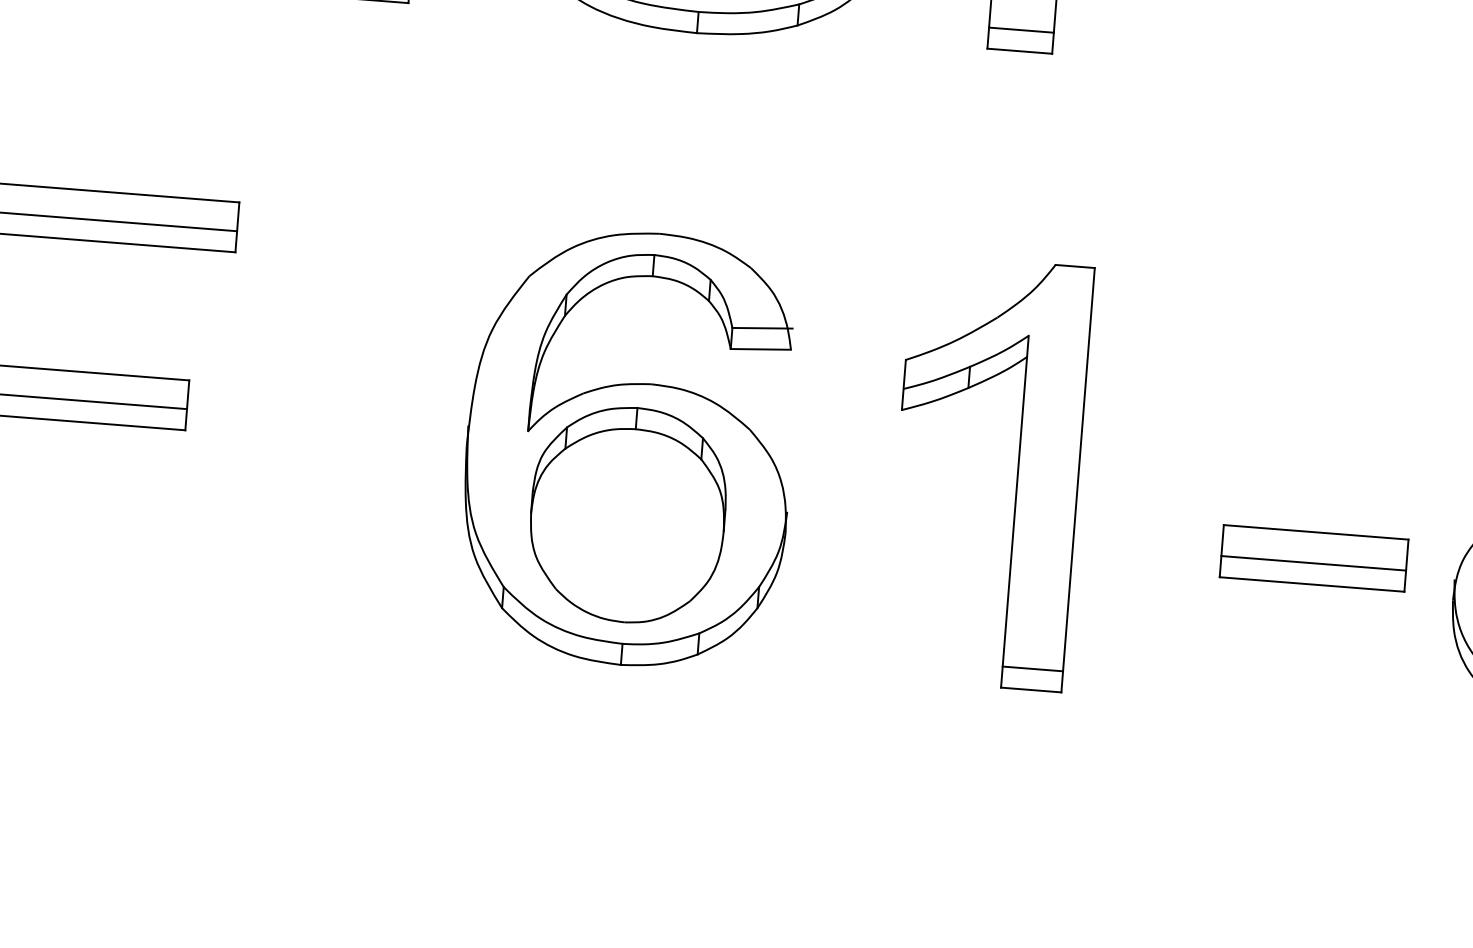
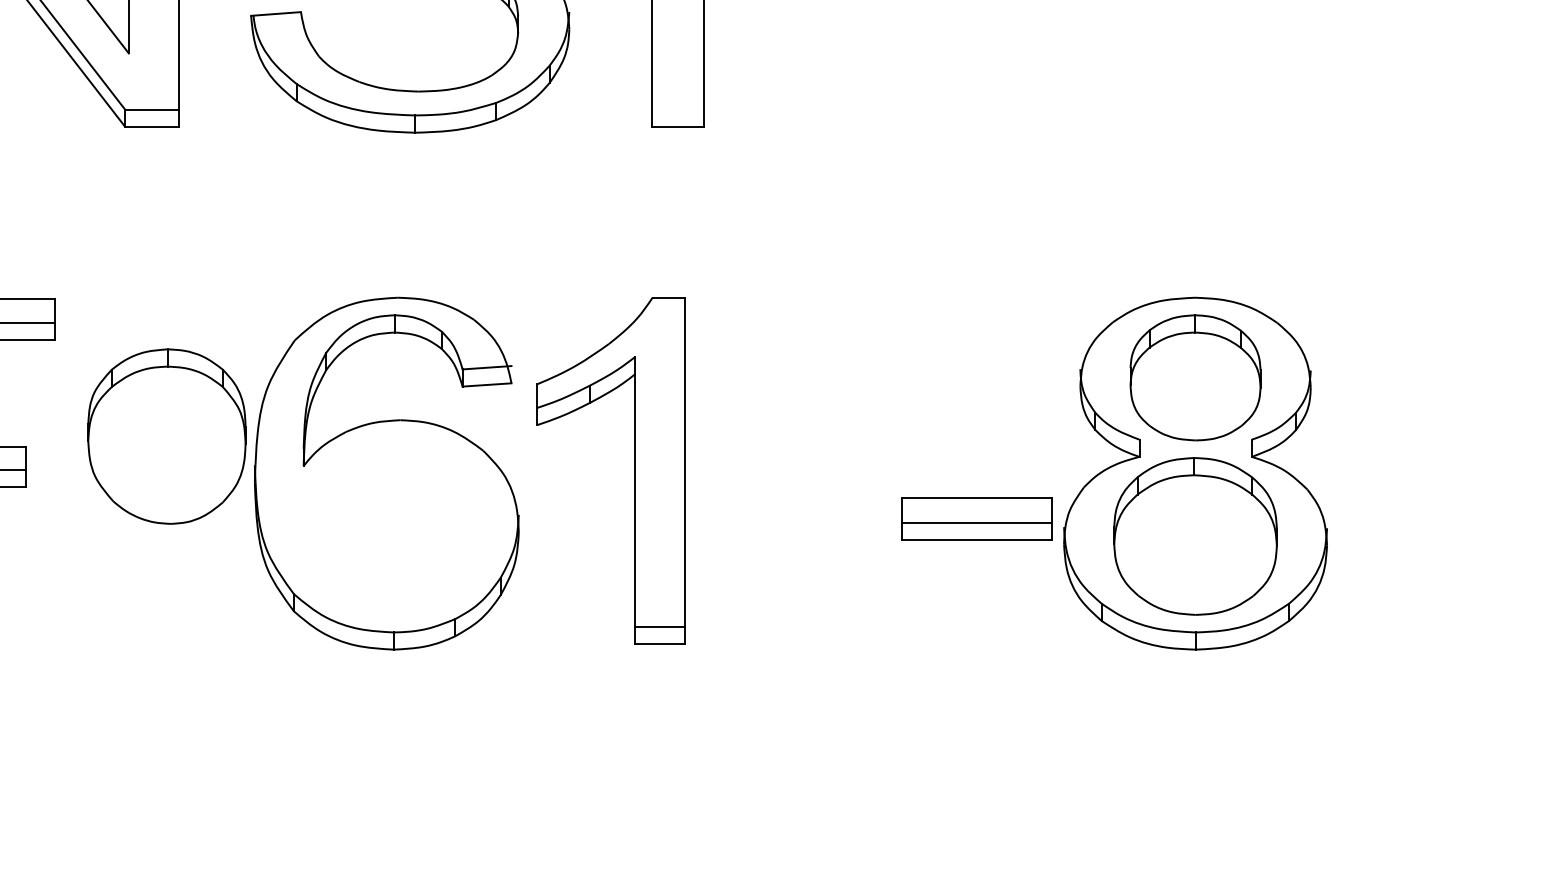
line: (1020, 29) -> (677, 109), removed
part: (1016, 475) -> (634, 470), moved
part: (627, 514) -> (166, 436), moved
part: (1313, 557) -> (976, 518), moved

